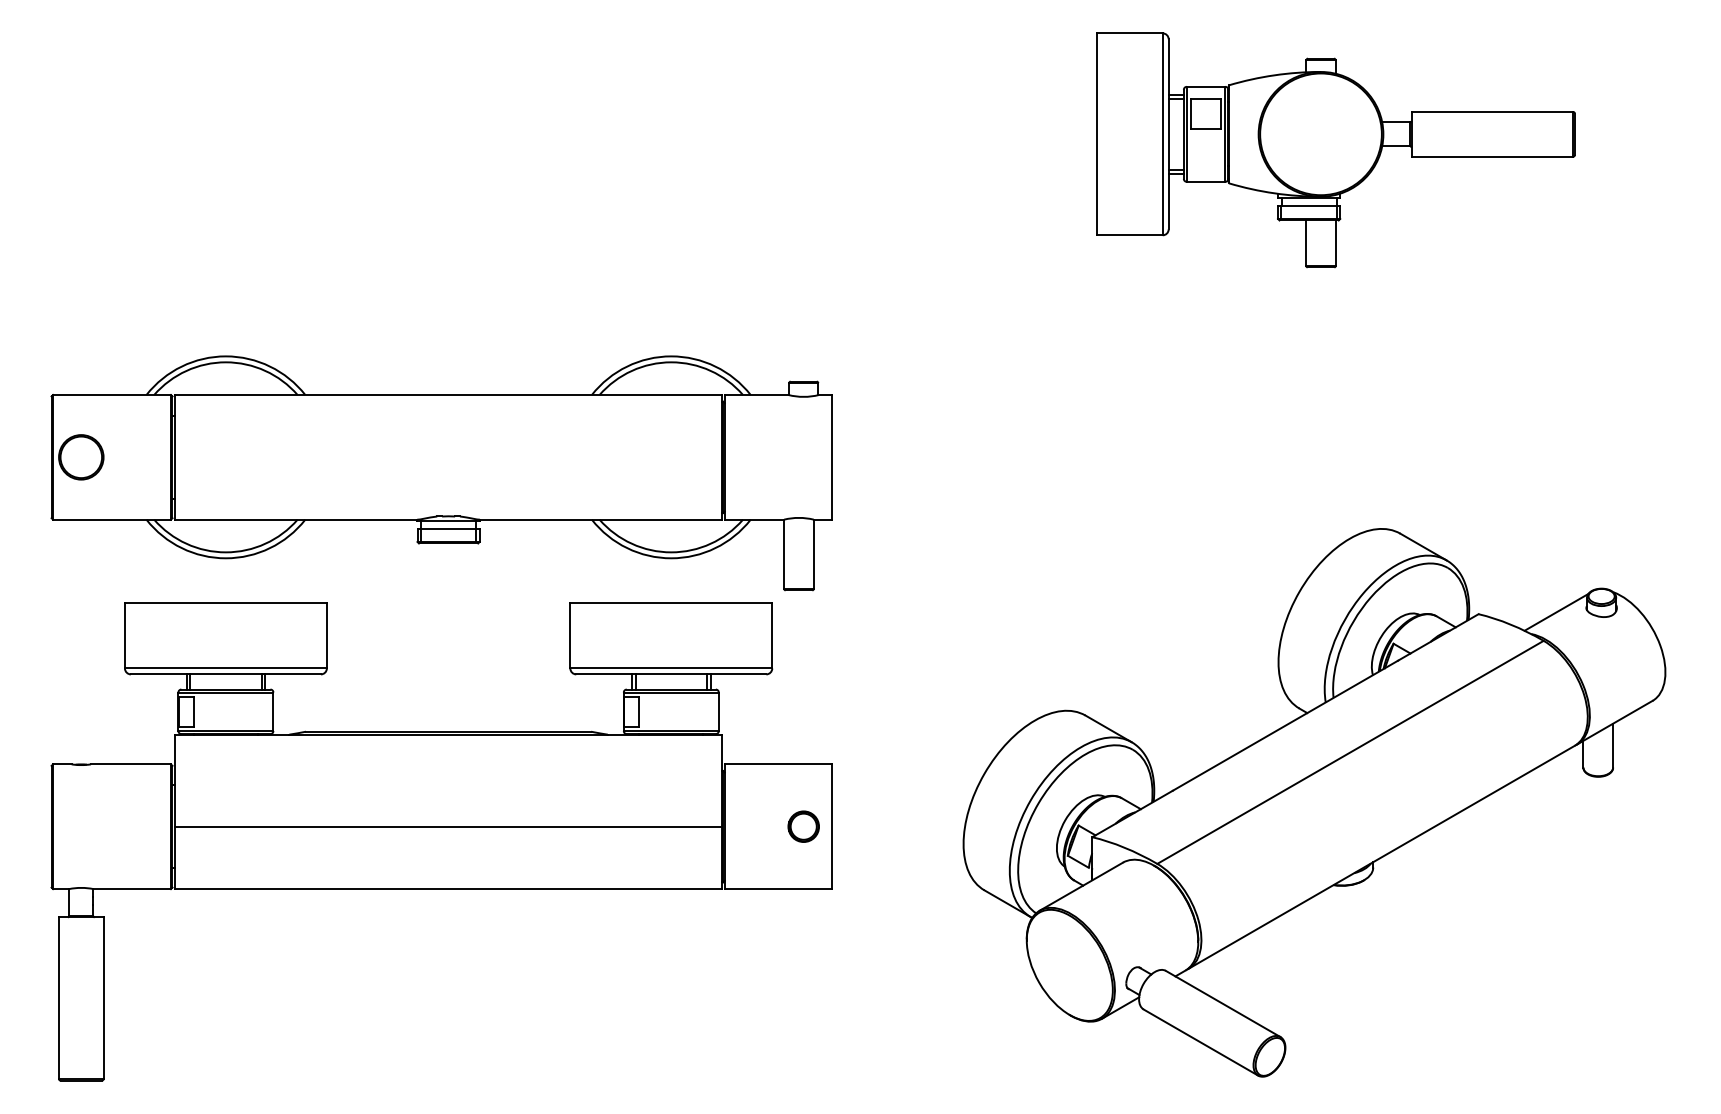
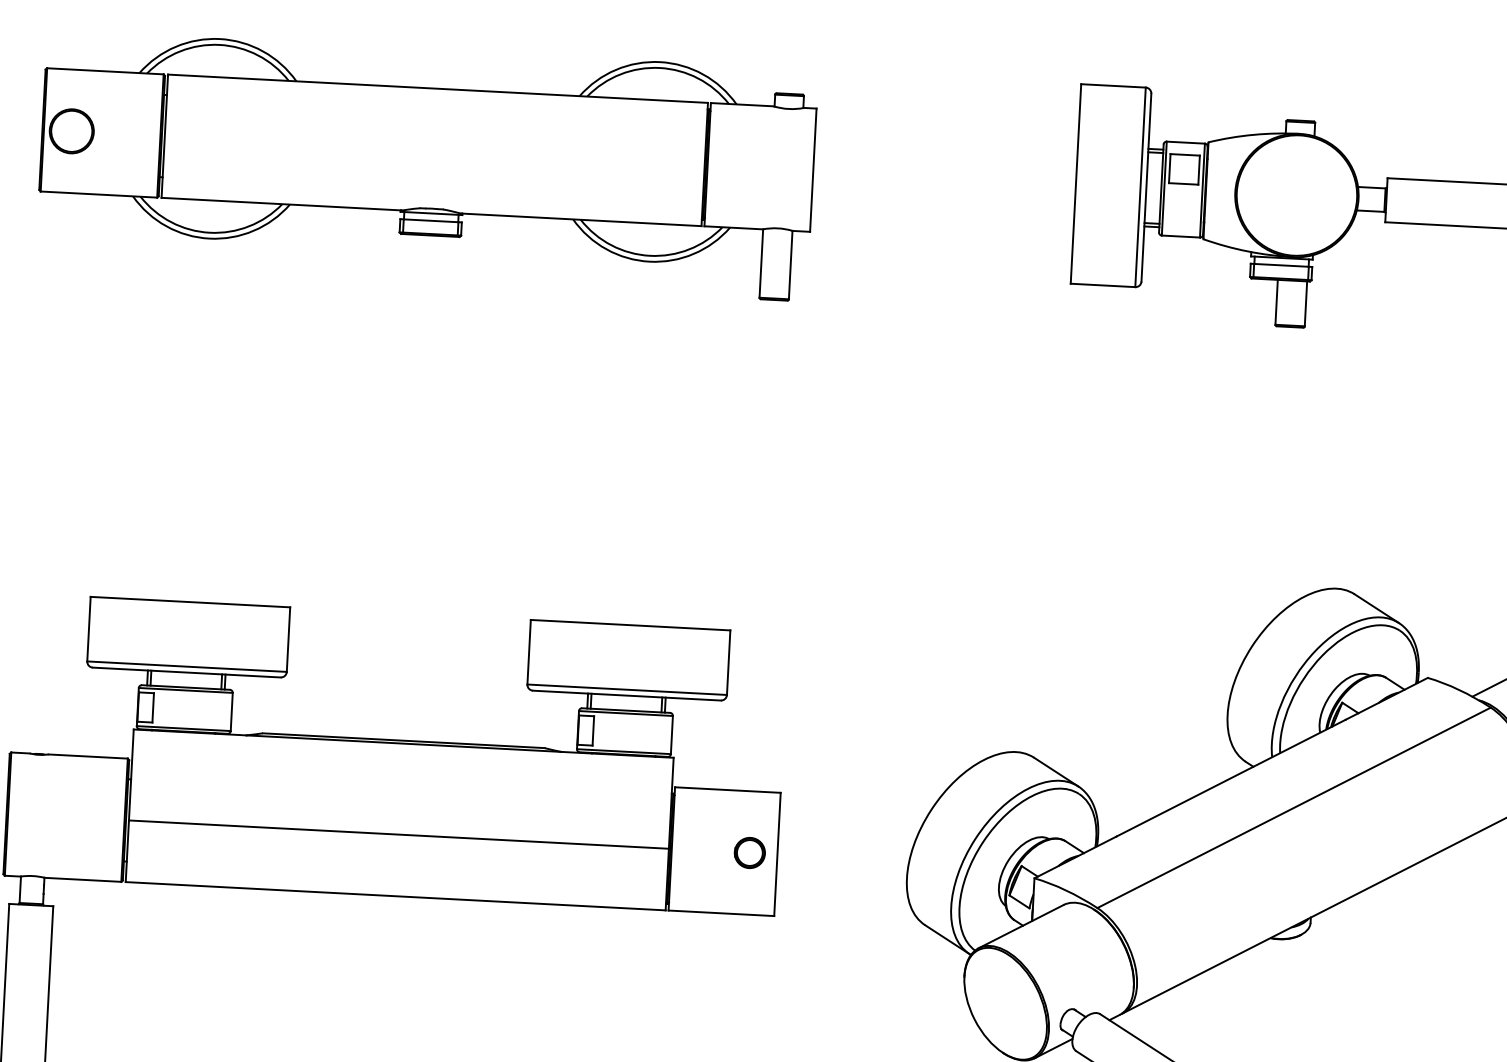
part: (441, 473) -> (426, 165), moved

